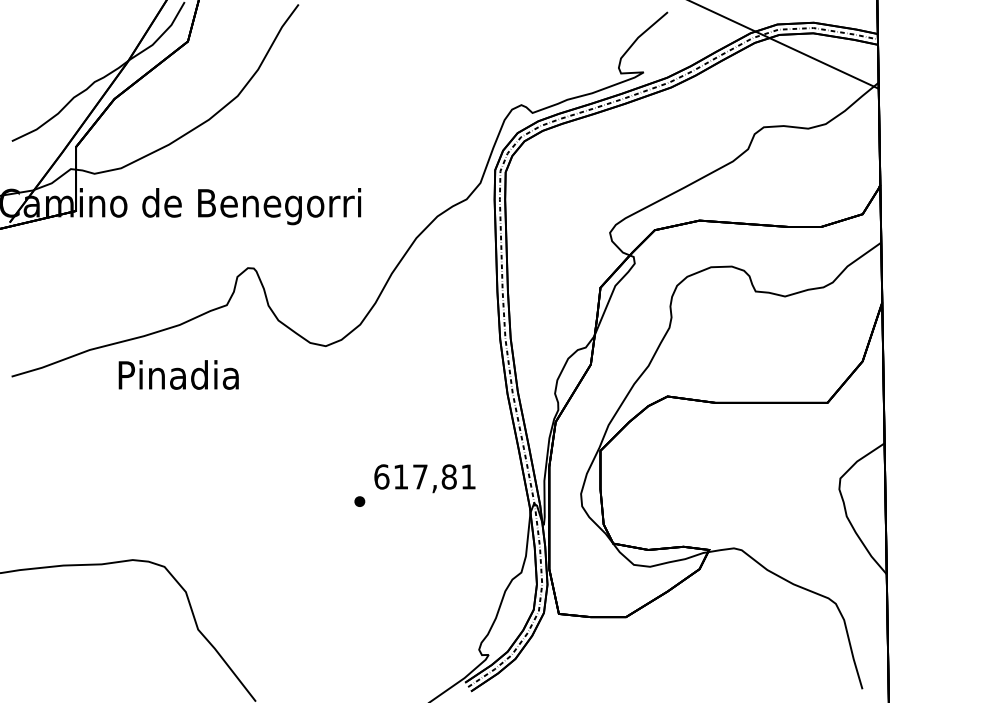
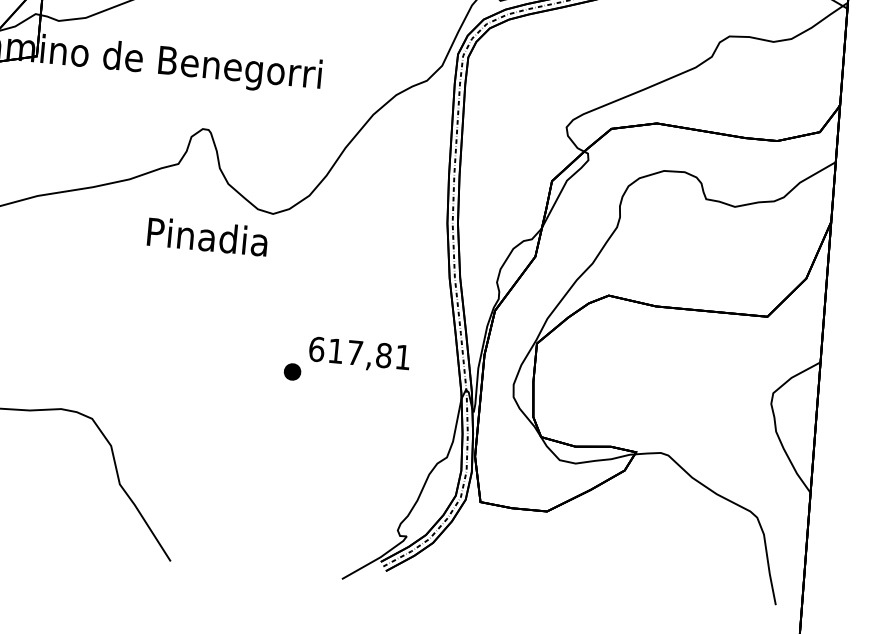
text: (178, 374) -> (207, 236), moved
part: (359, 501) -> (292, 371), size x1.6

